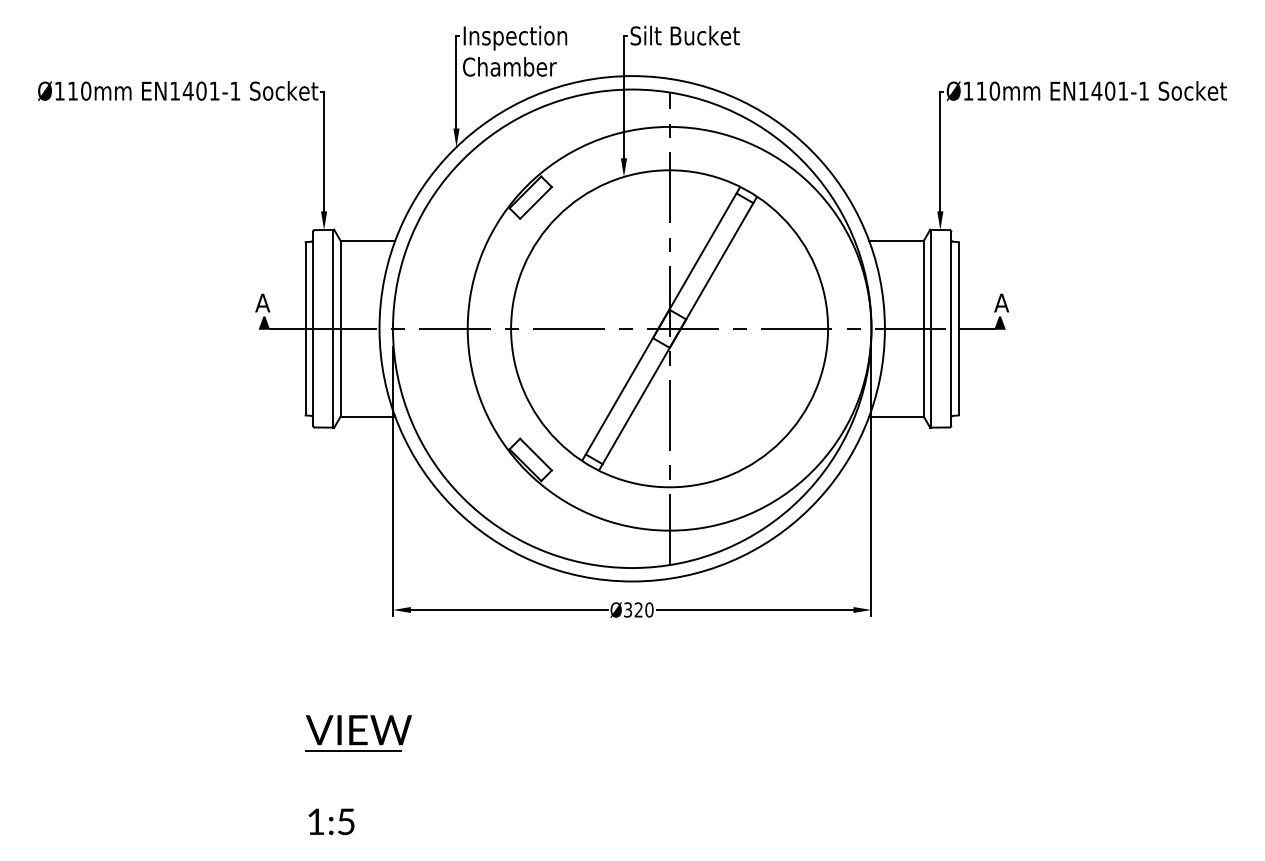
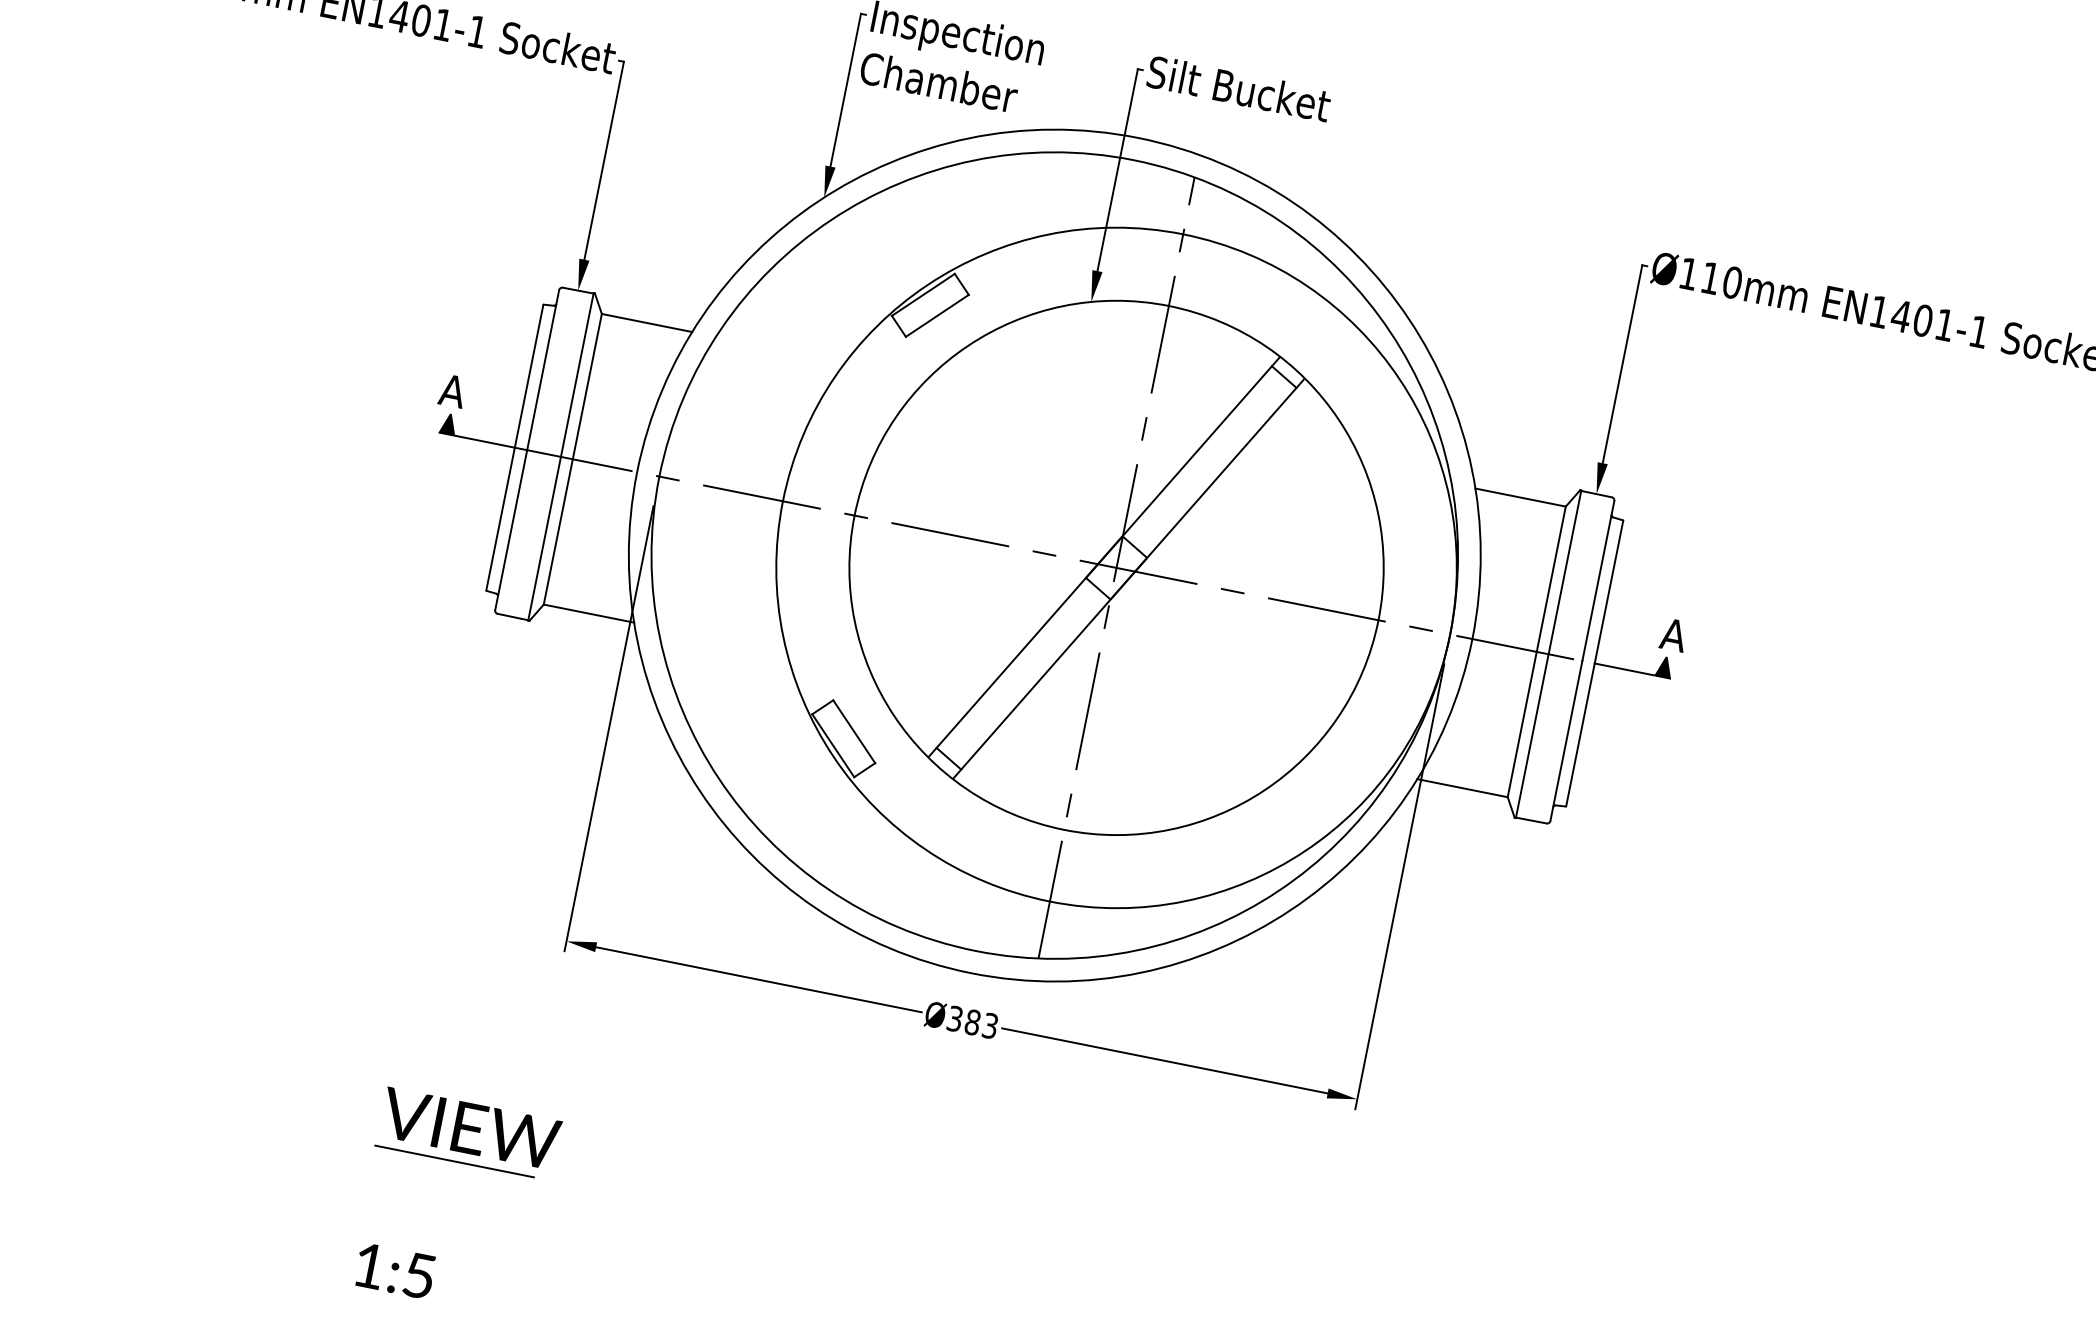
text: (643, 609) -> (980, 1023), Ø320 -> Ø383

